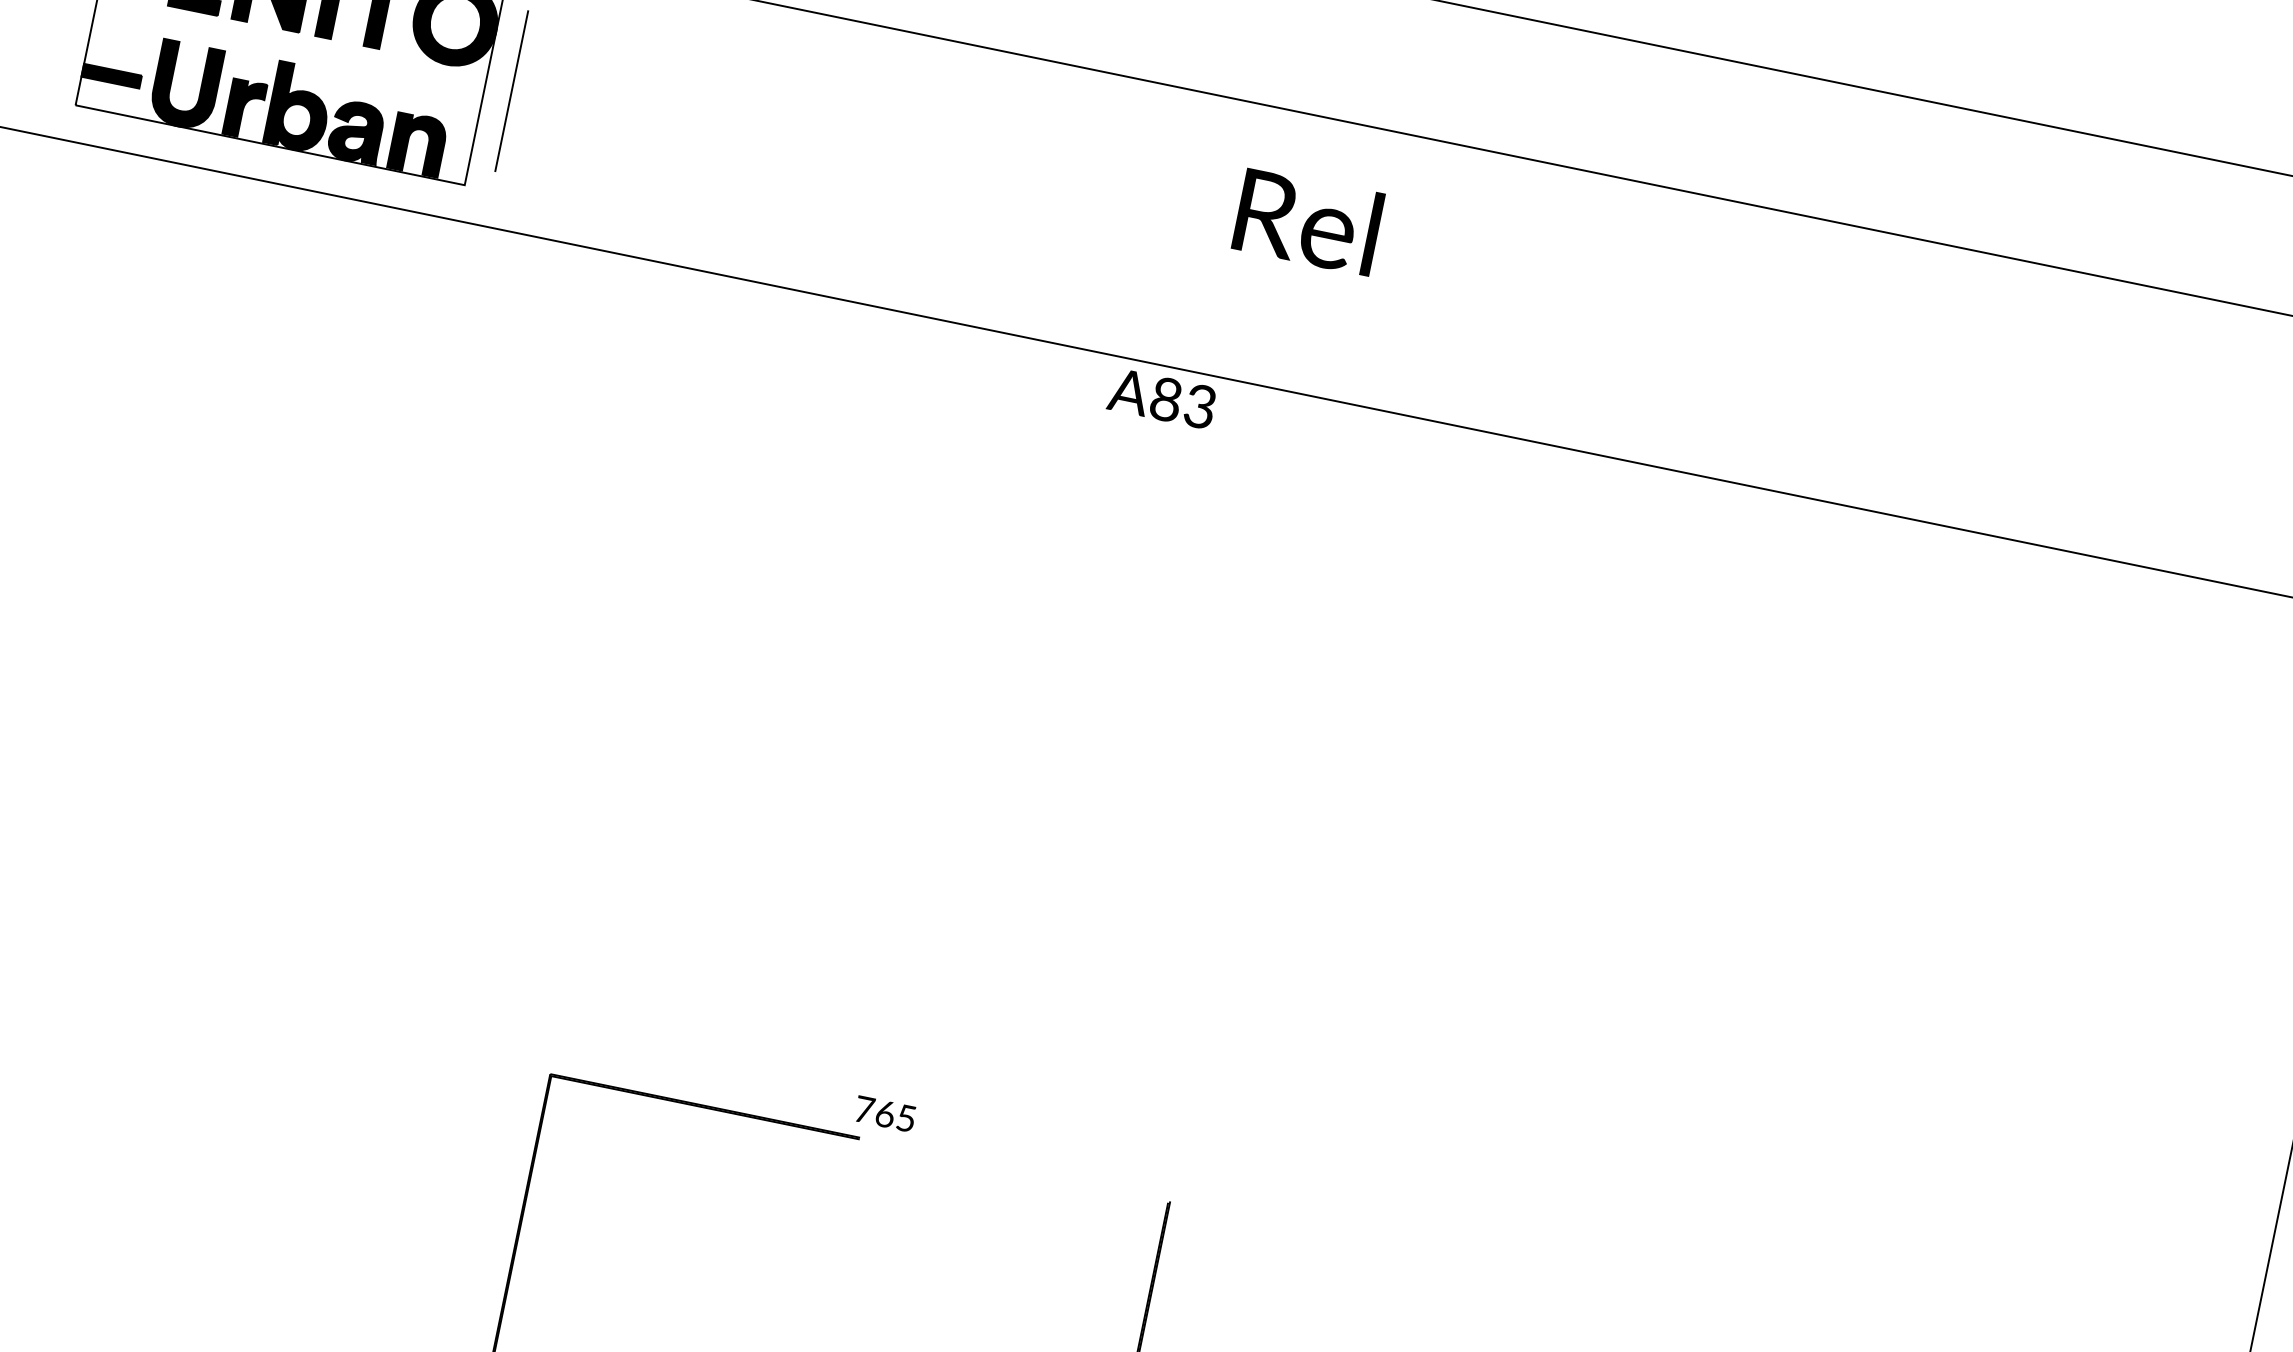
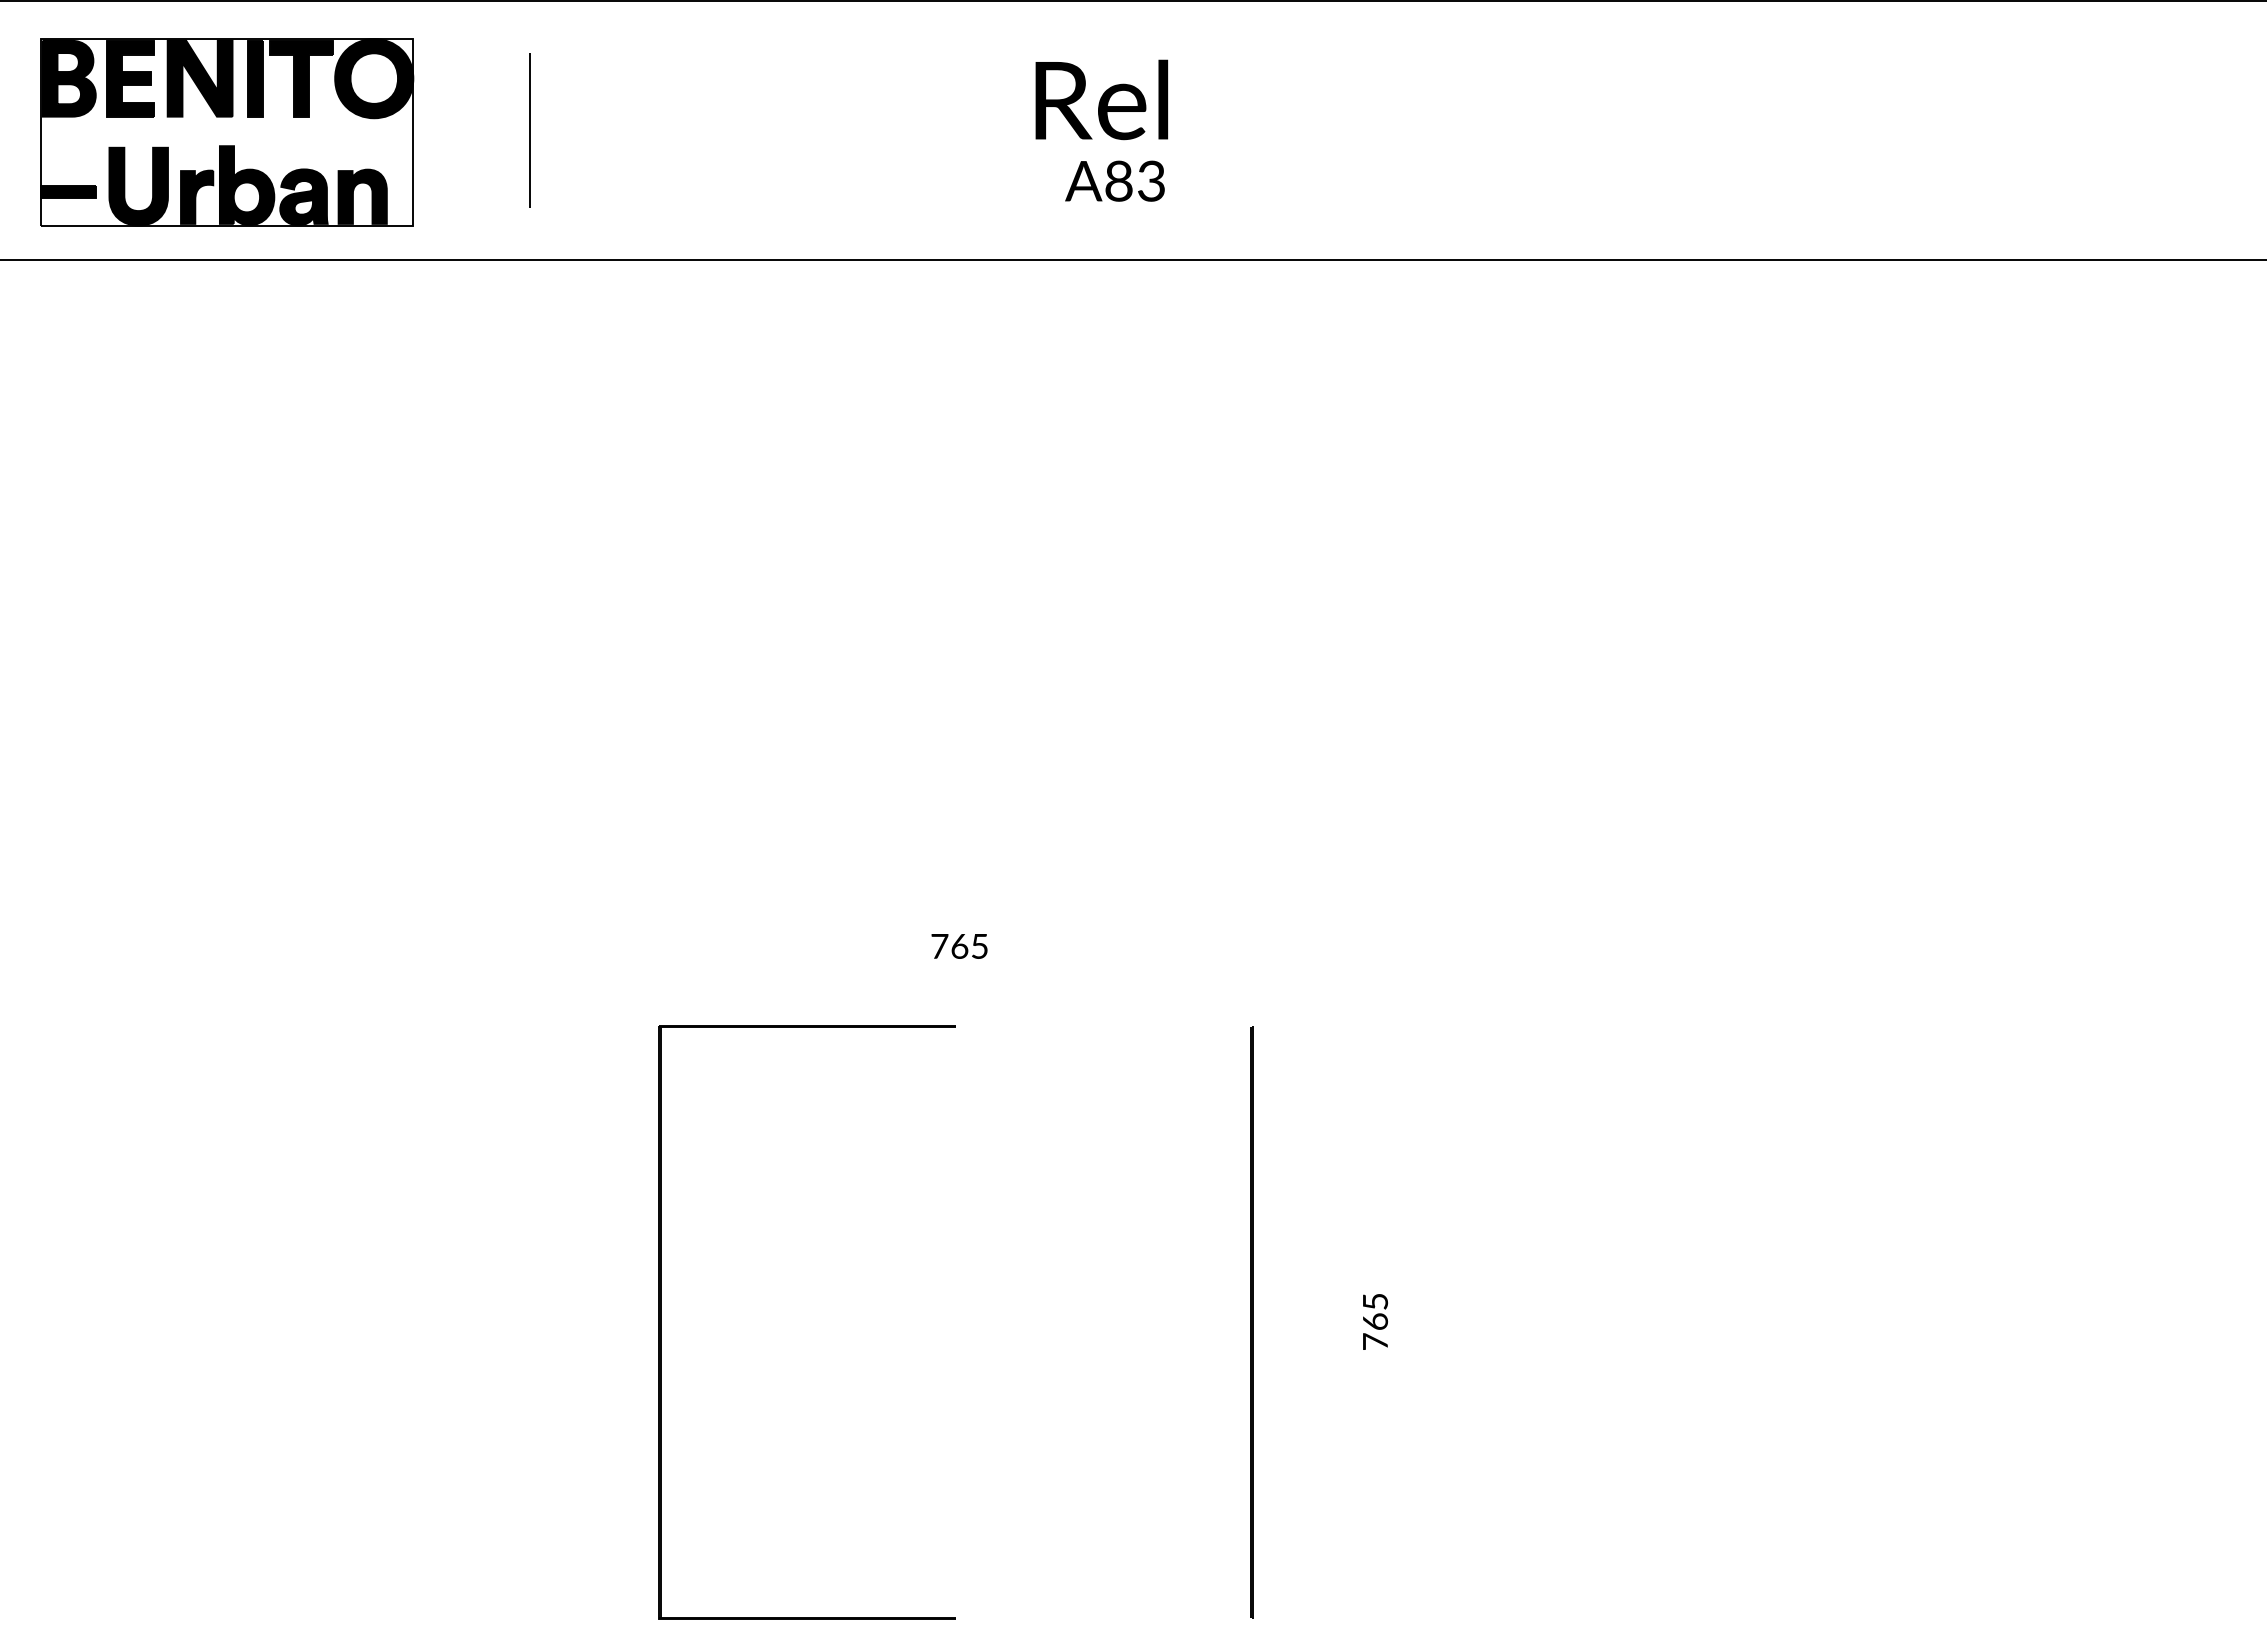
line: (511, 91) -> (529, 130), moved
text: (1307, 221) -> (1101, 99), moved
text: (1161, 397) -> (1114, 180), moved
text: (885, 1114) -> (959, 946), moved

